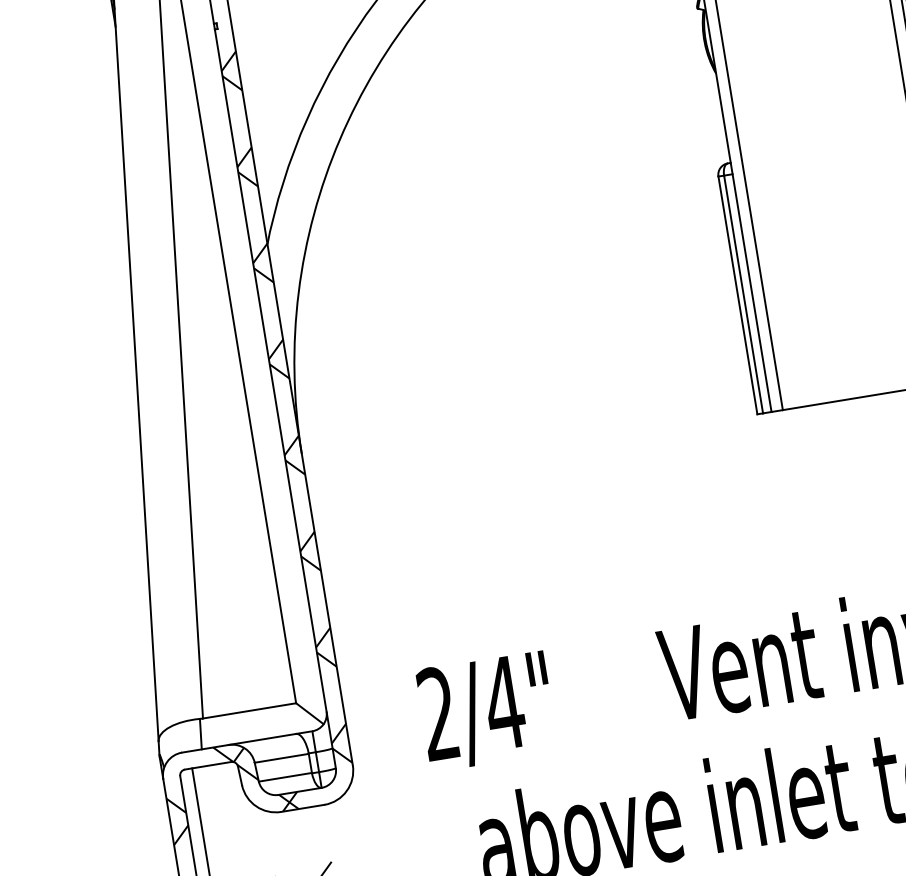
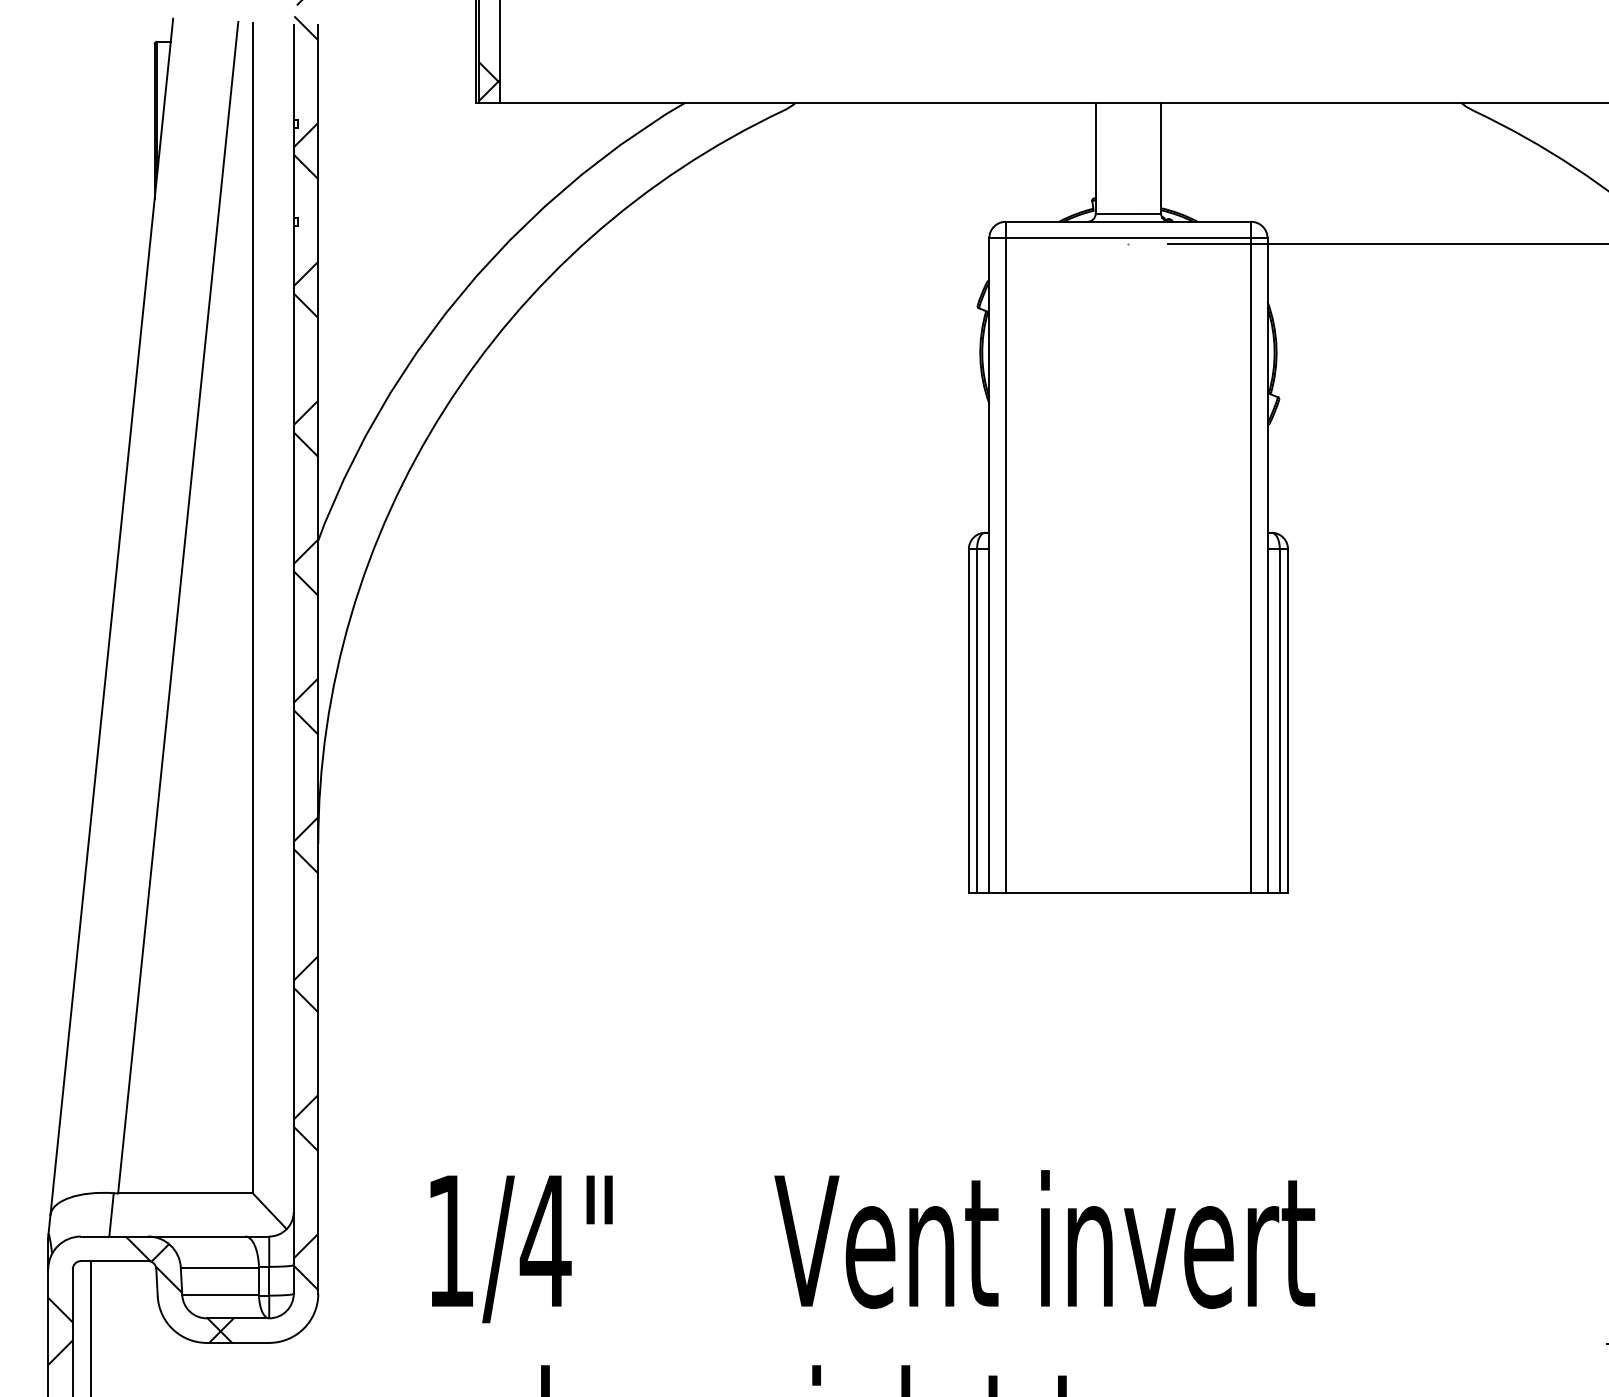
text: (437, 712) -> (449, 1239), 2/4" -> 1/4"

